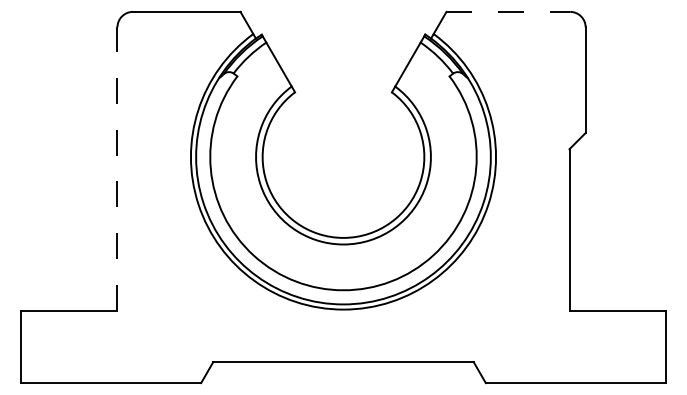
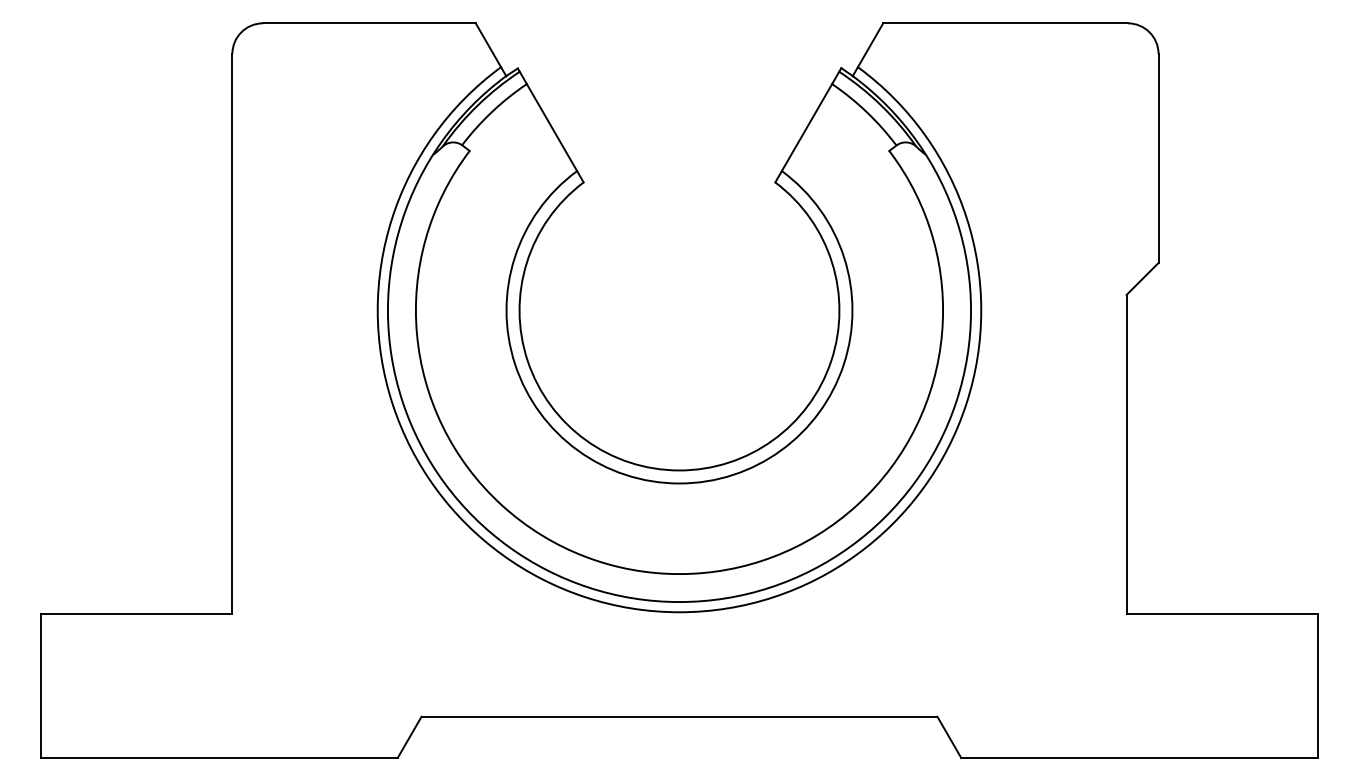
line: (508, 11) -> (1005, 22), dashed -> solid
line: (117, 168) -> (232, 333), dashed -> solid

